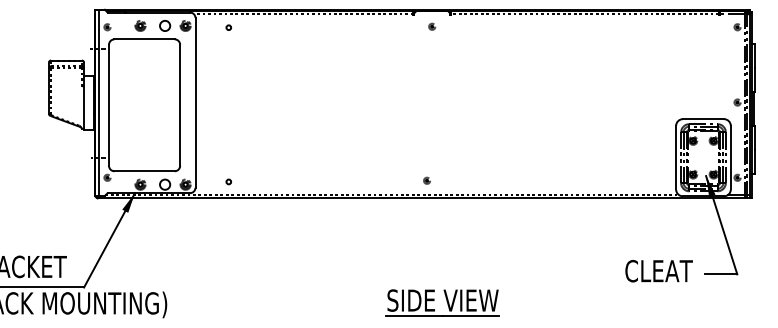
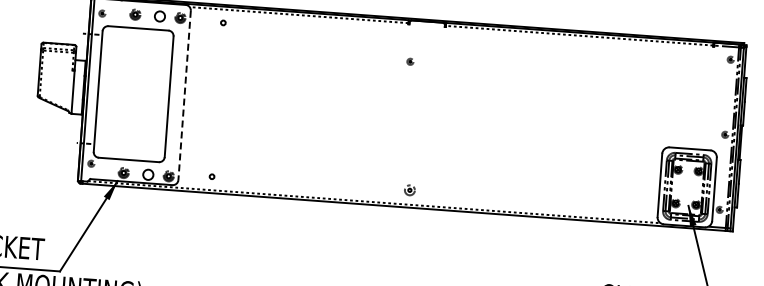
part: (432, 26) -> (410, 61), moved
line: (195, 102) -> (184, 95), solid -> dashed
part: (426, 180) -> (409, 189), size x1.6

